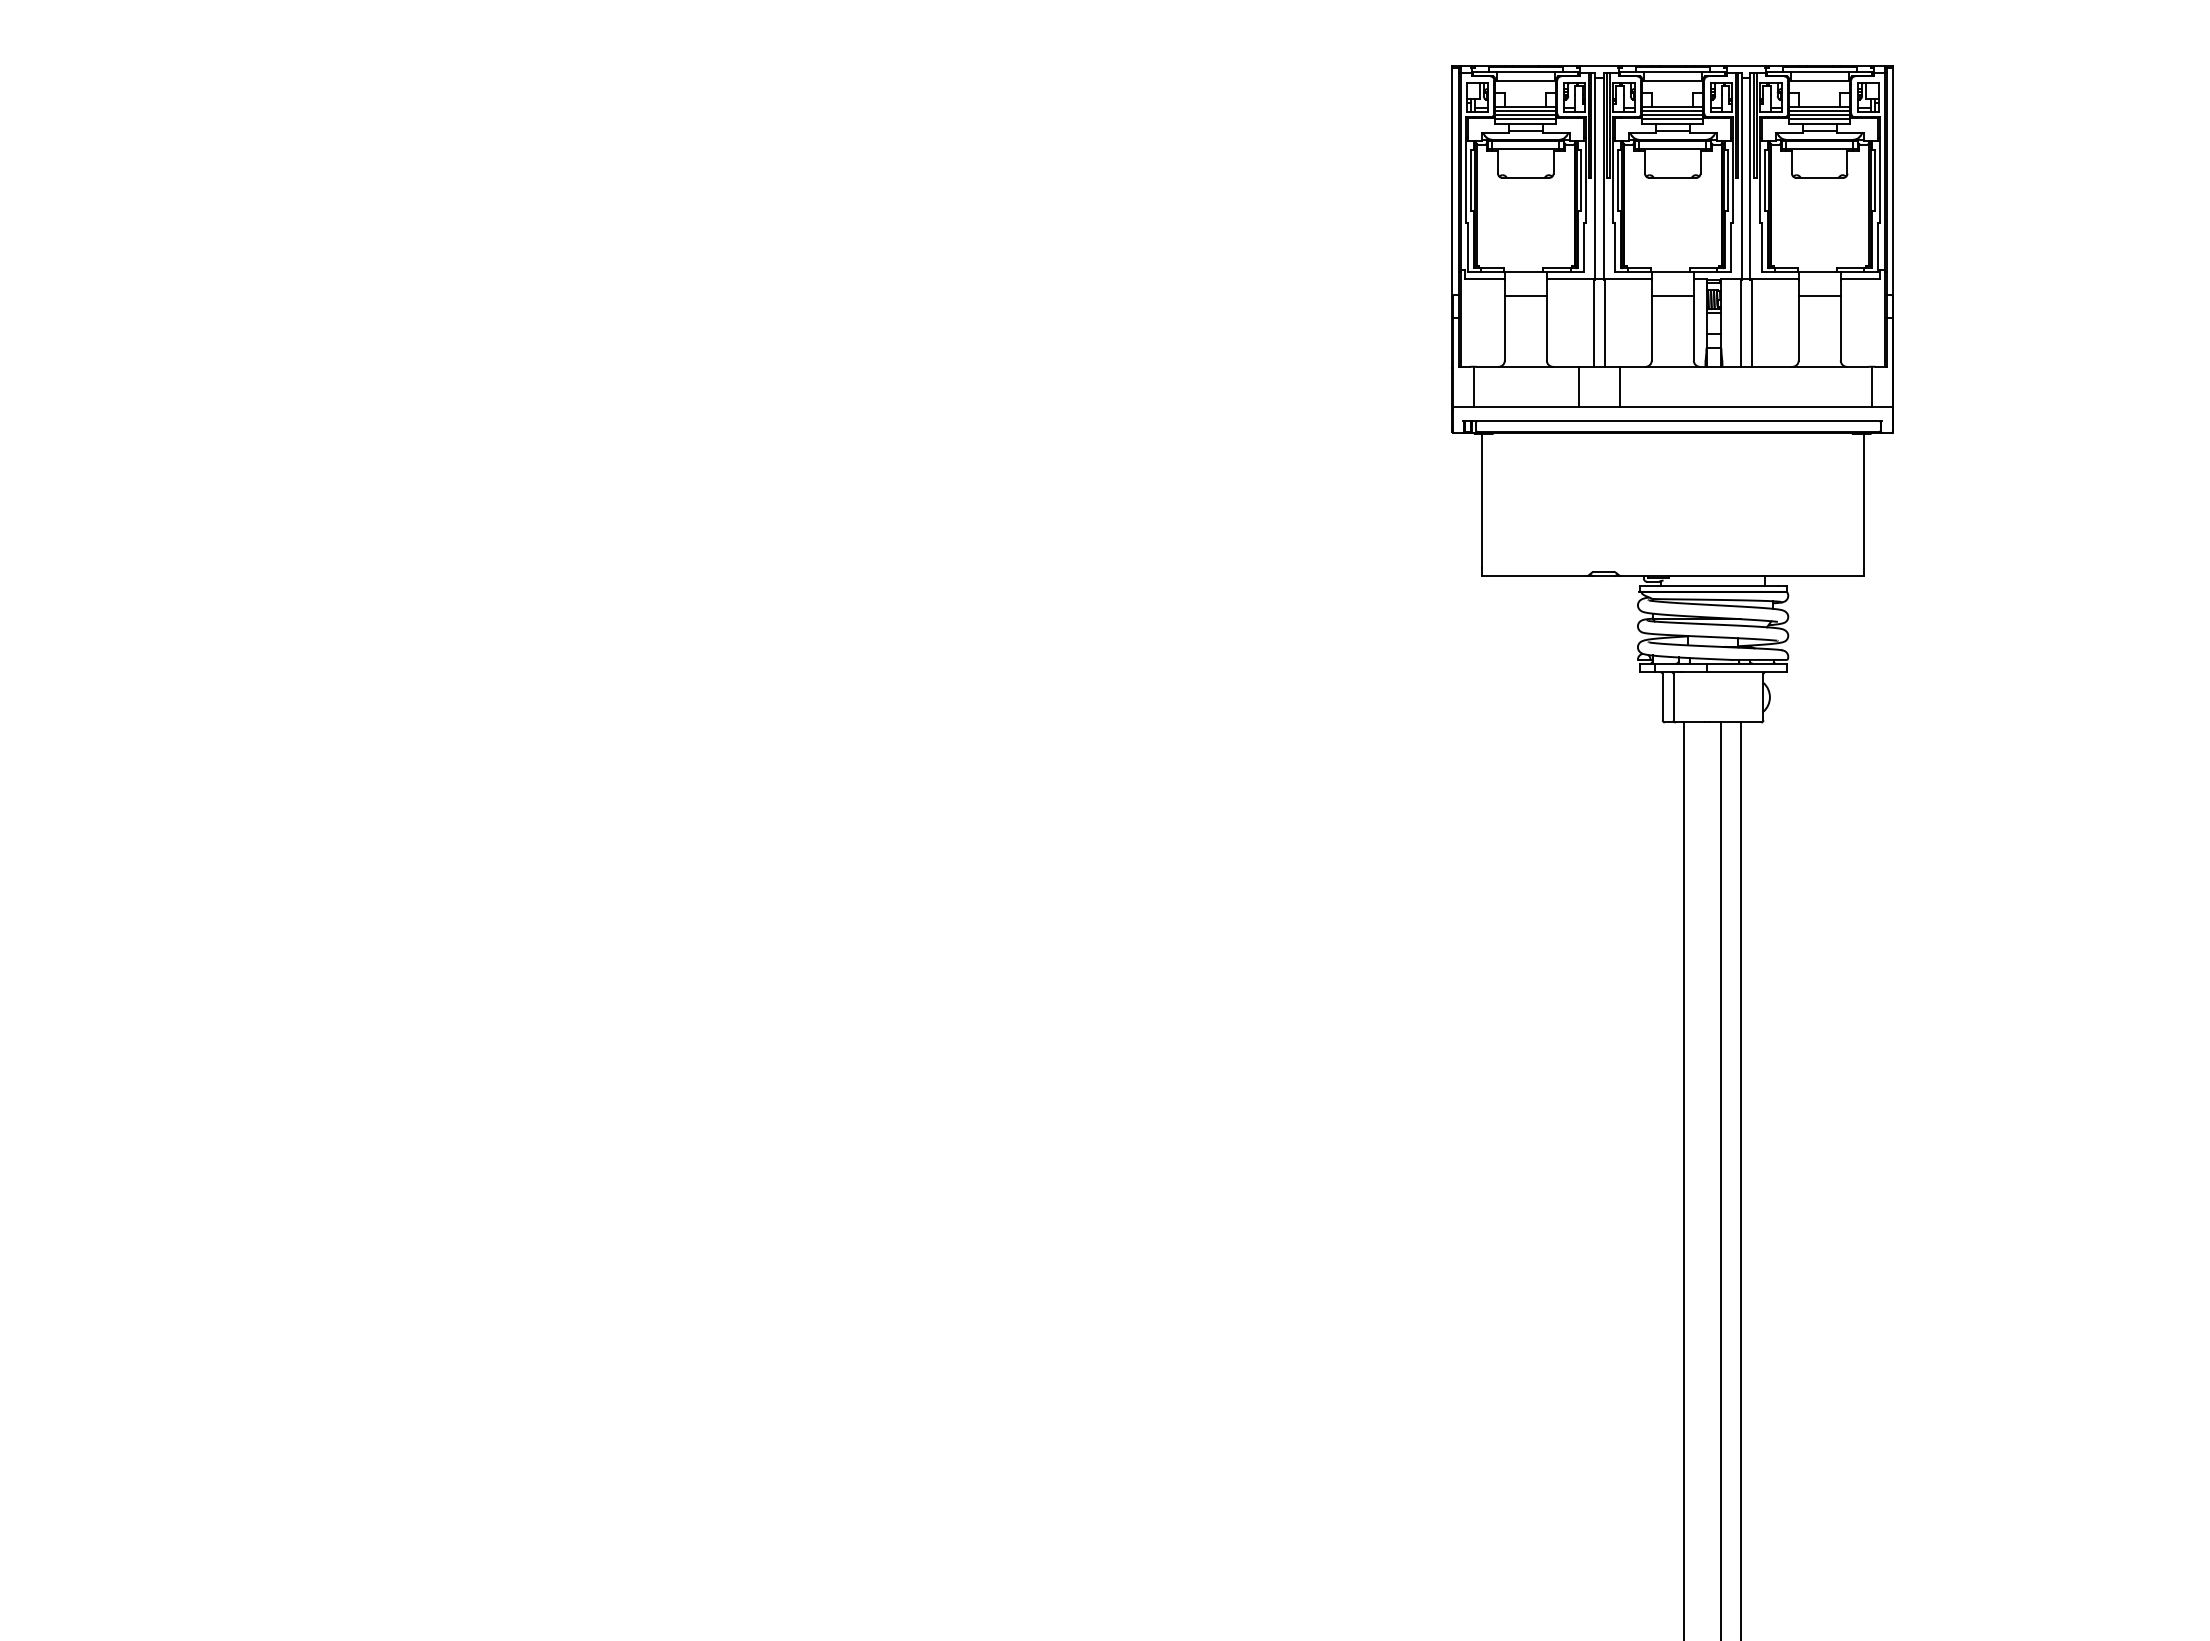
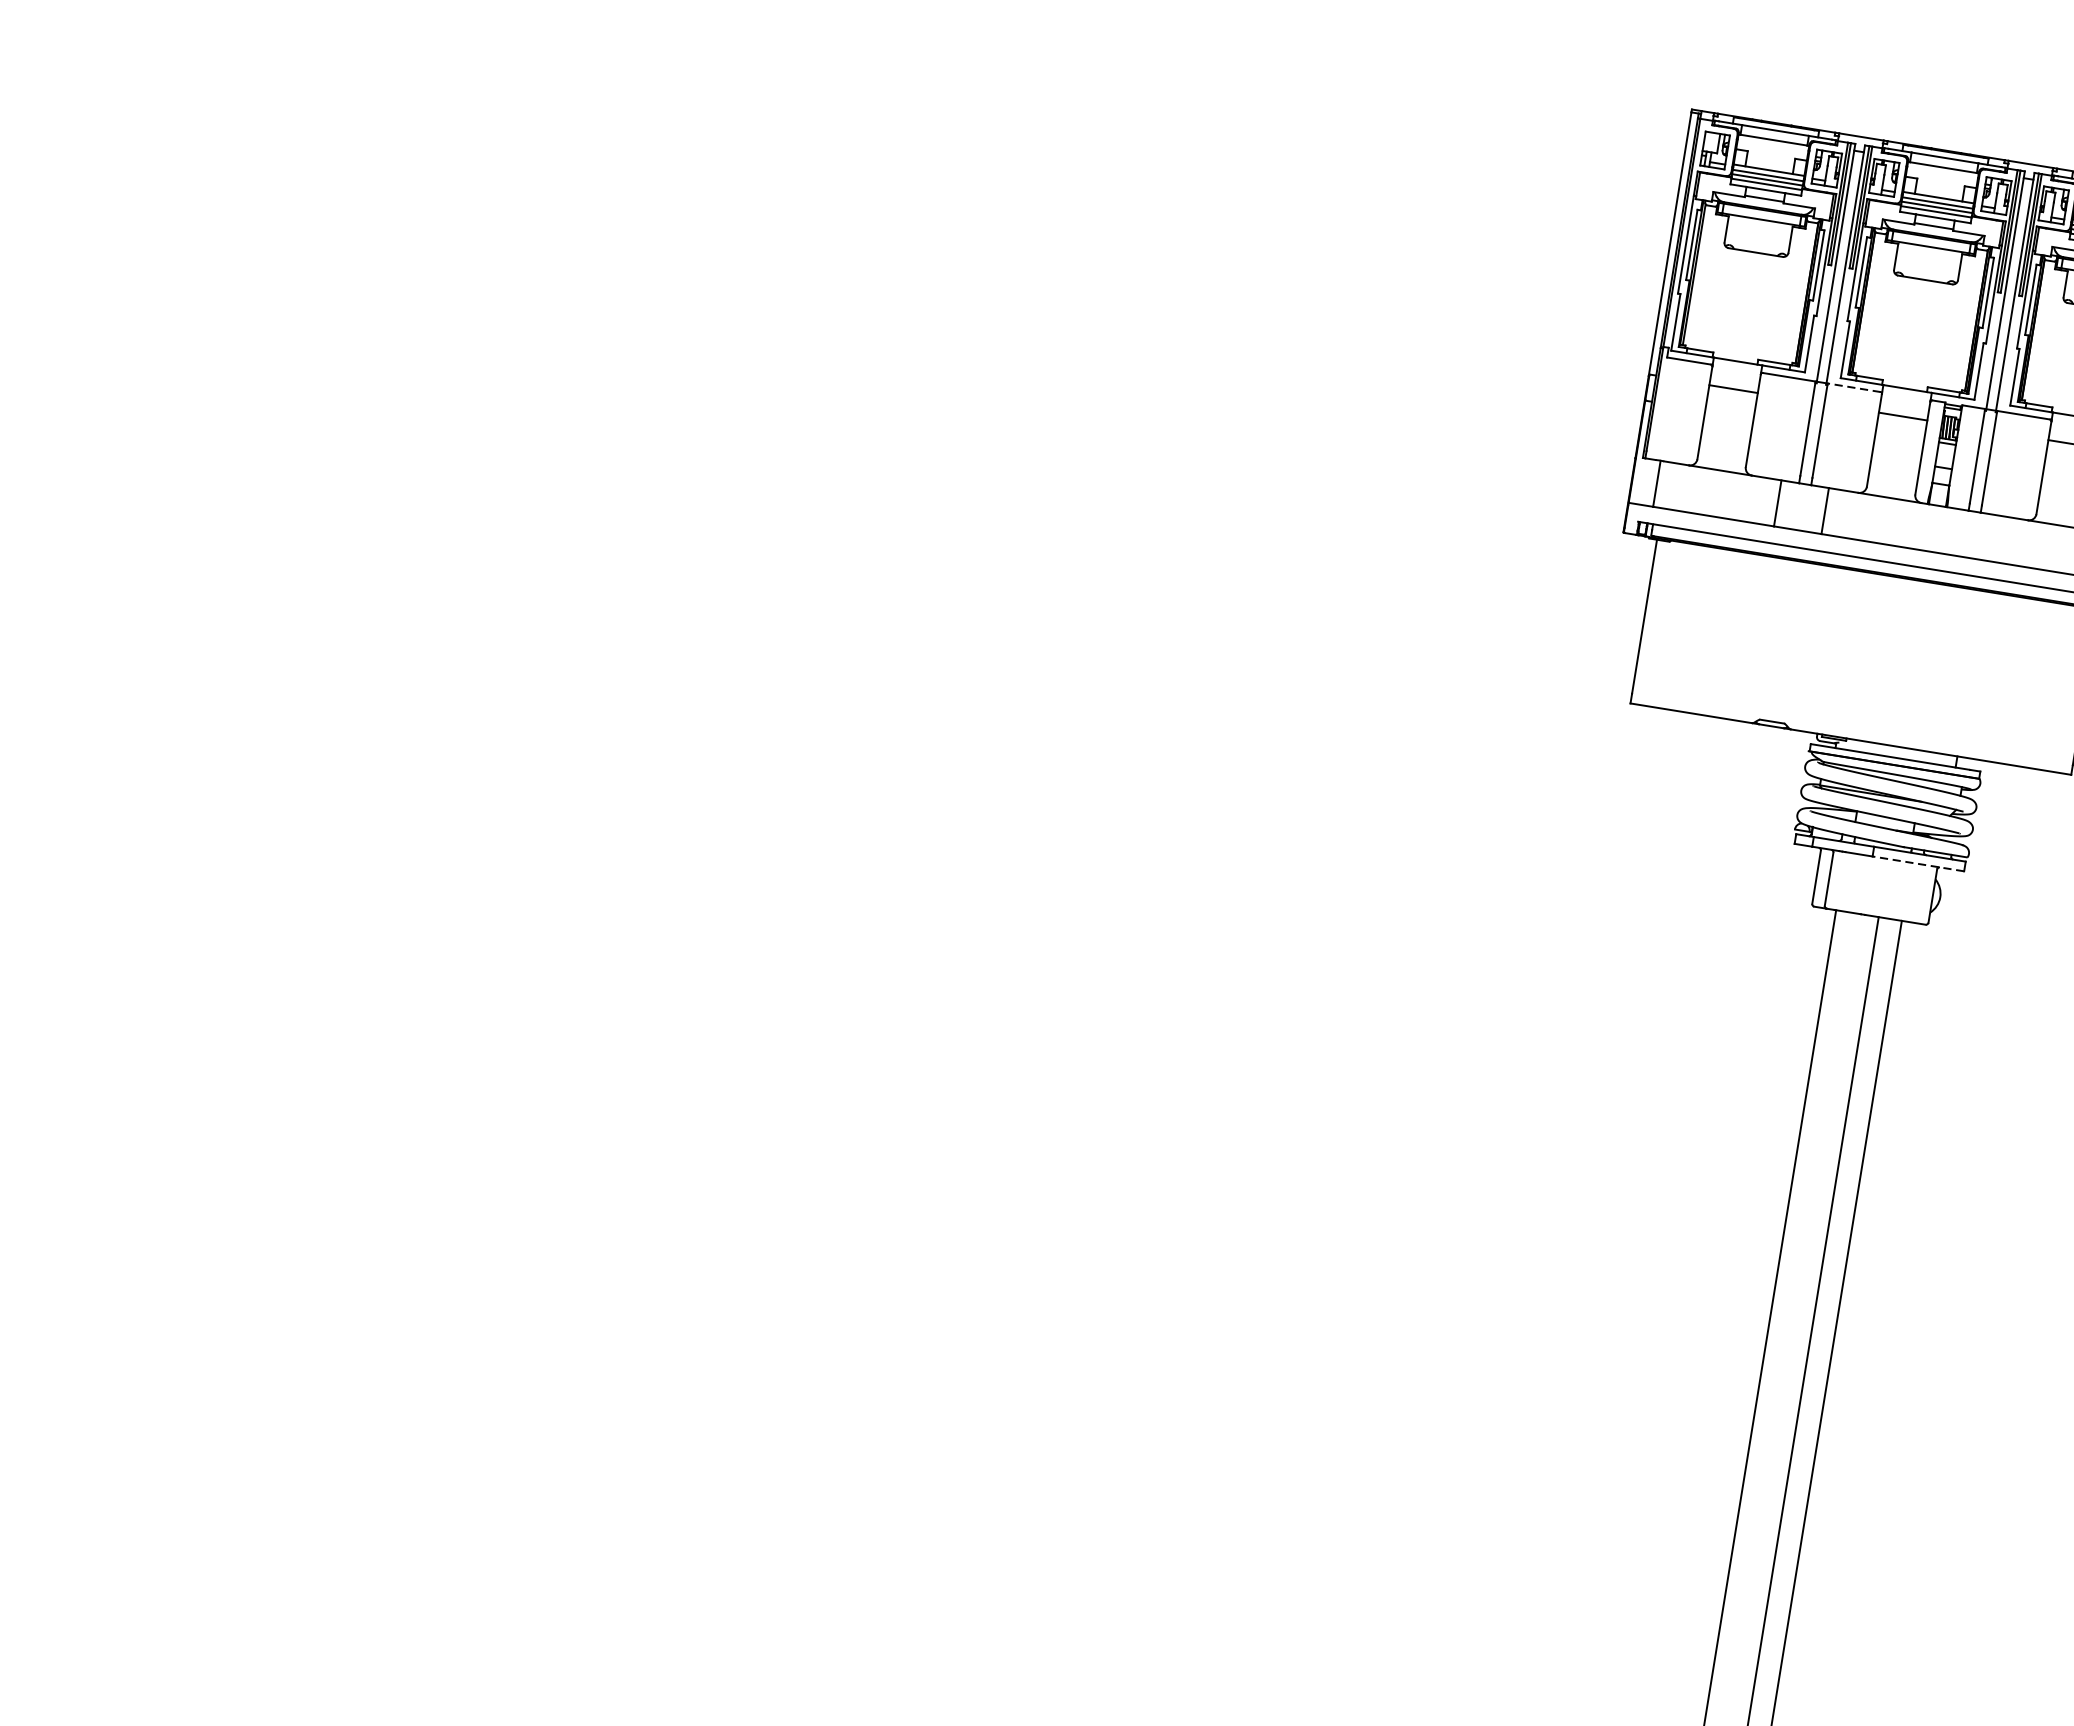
line: (1627, 278) -> (1854, 387), solid -> dashed
line: (1746, 672) -> (1917, 864), solid -> dashed

